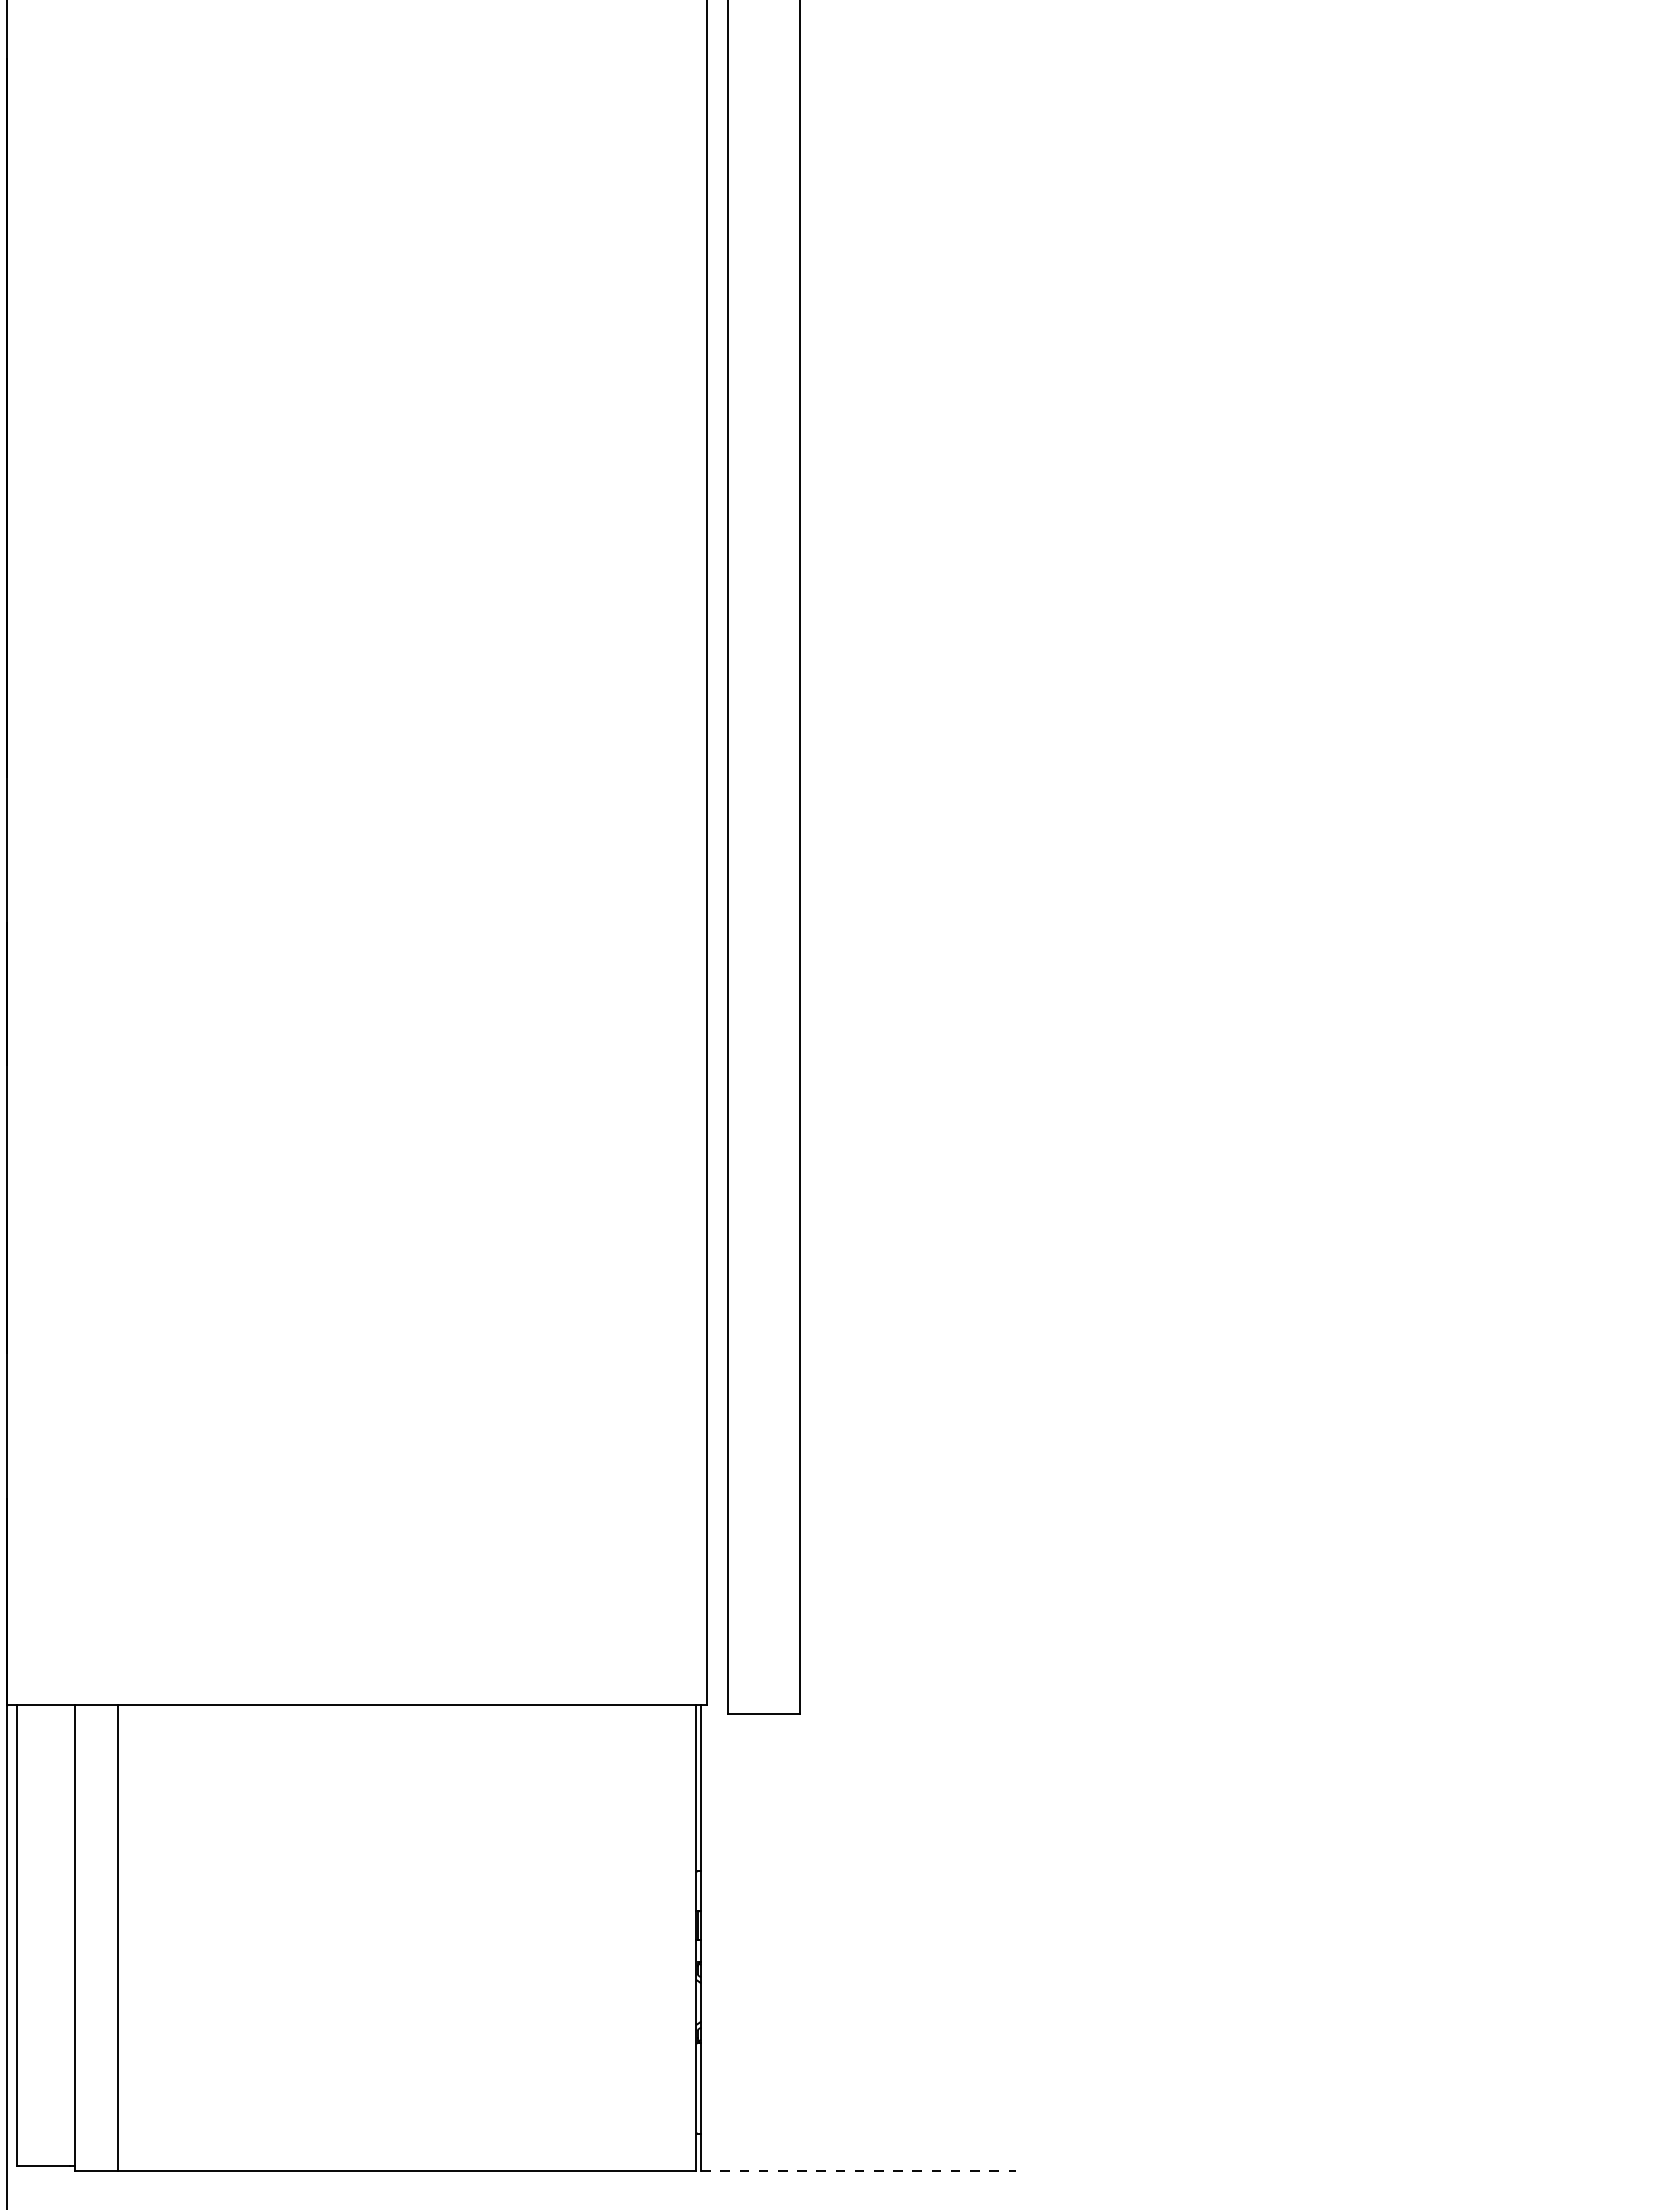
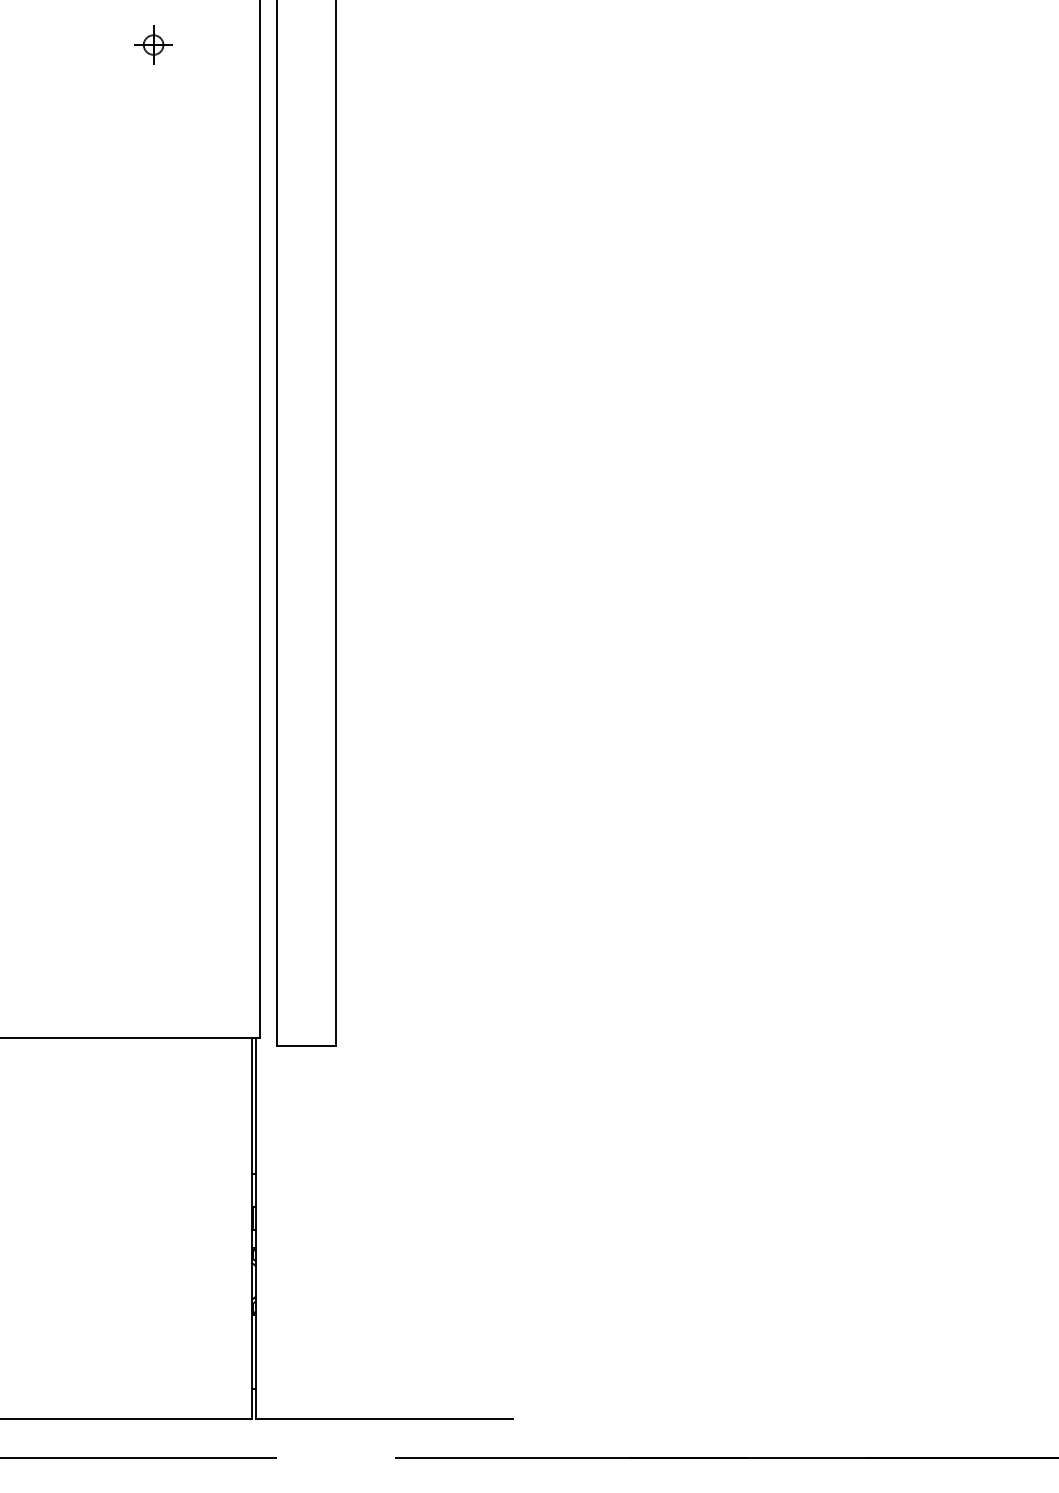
part: (576, 489) -> (153, 44), added
line: (858, 2170) -> (384, 1418), dashed -> solid

